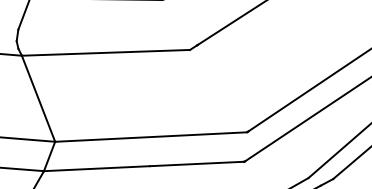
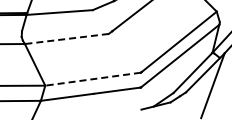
line: (105, 53) -> (66, 39), solid -> dashed
line: (149, 137) -> (92, 79), solid -> dashed

